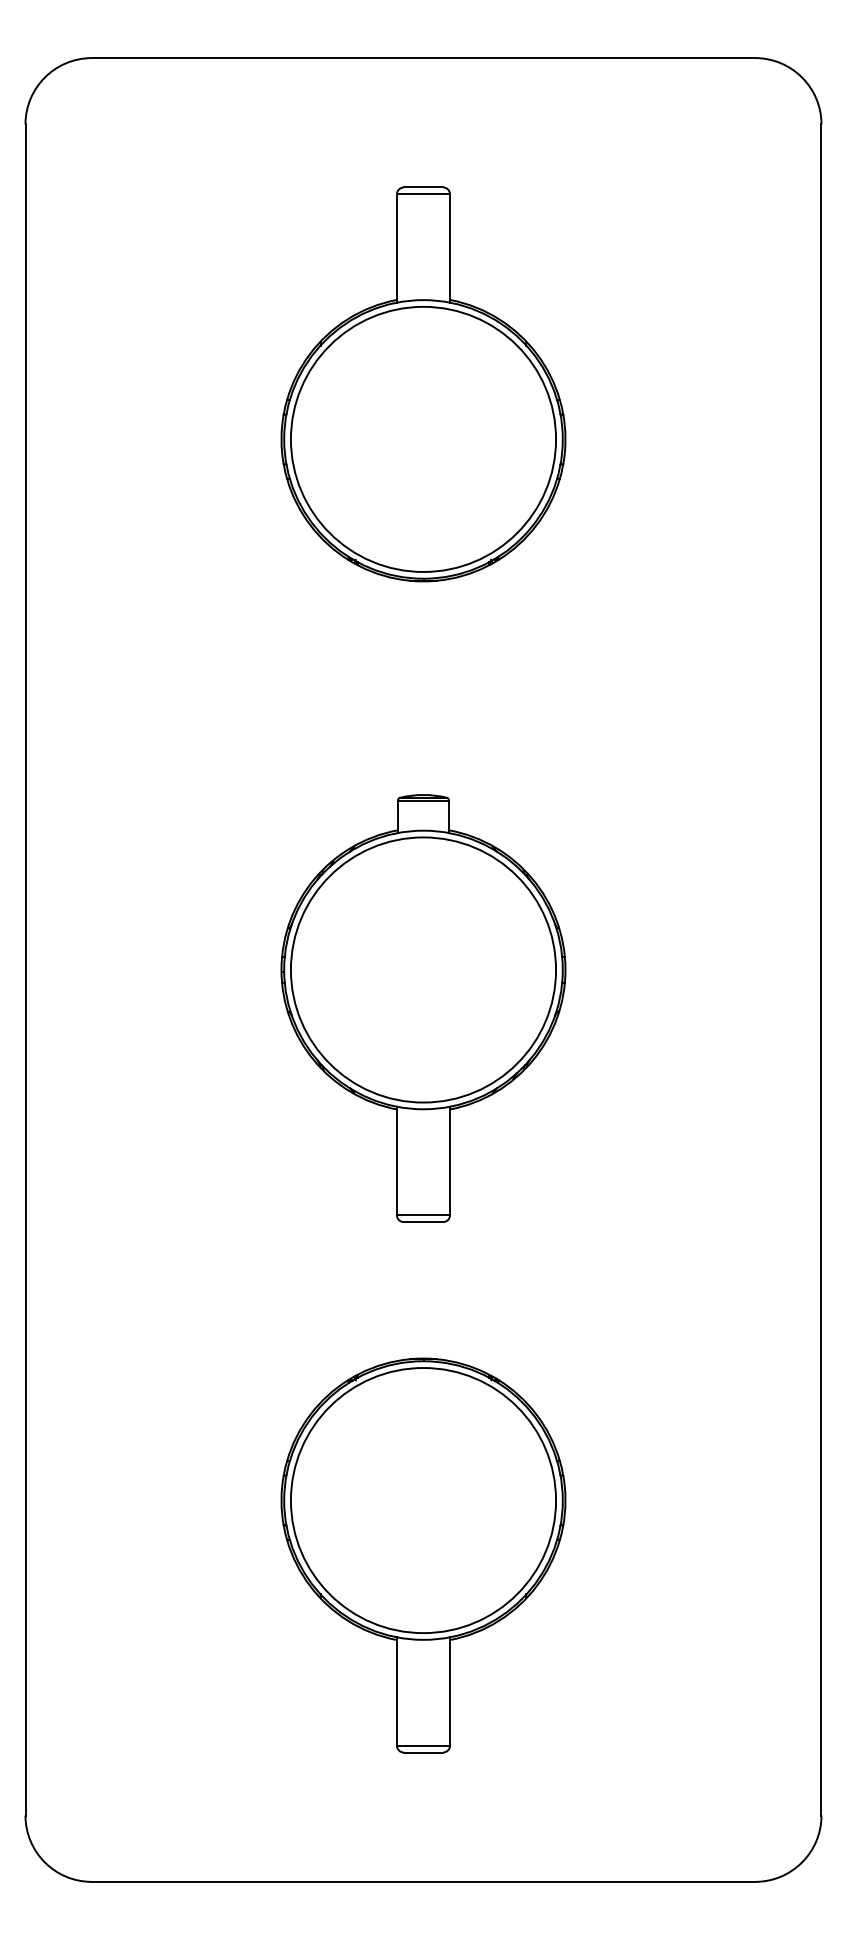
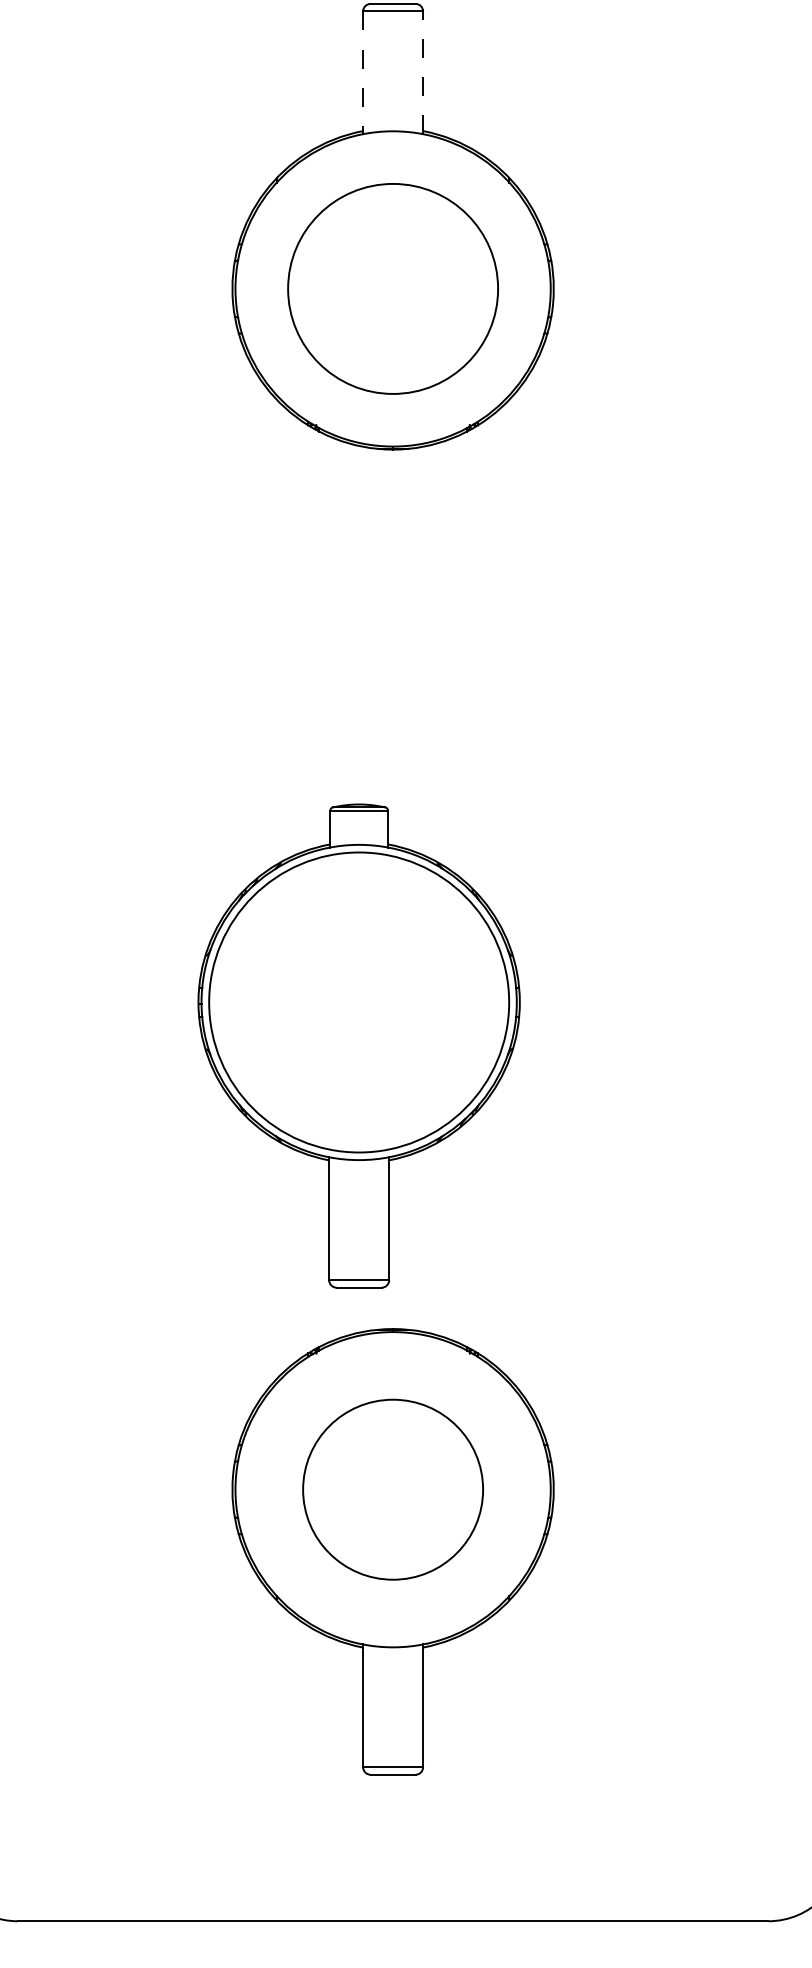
line: (449, 248) -> (422, 72), solid -> dashed
line: (397, 249) -> (363, 74), solid -> dashed
circle: (423, 438) -> (393, 287), size x0.7
part: (423, 1008) -> (359, 1046), moved
circle: (423, 1500) -> (393, 1489), size x0.6

